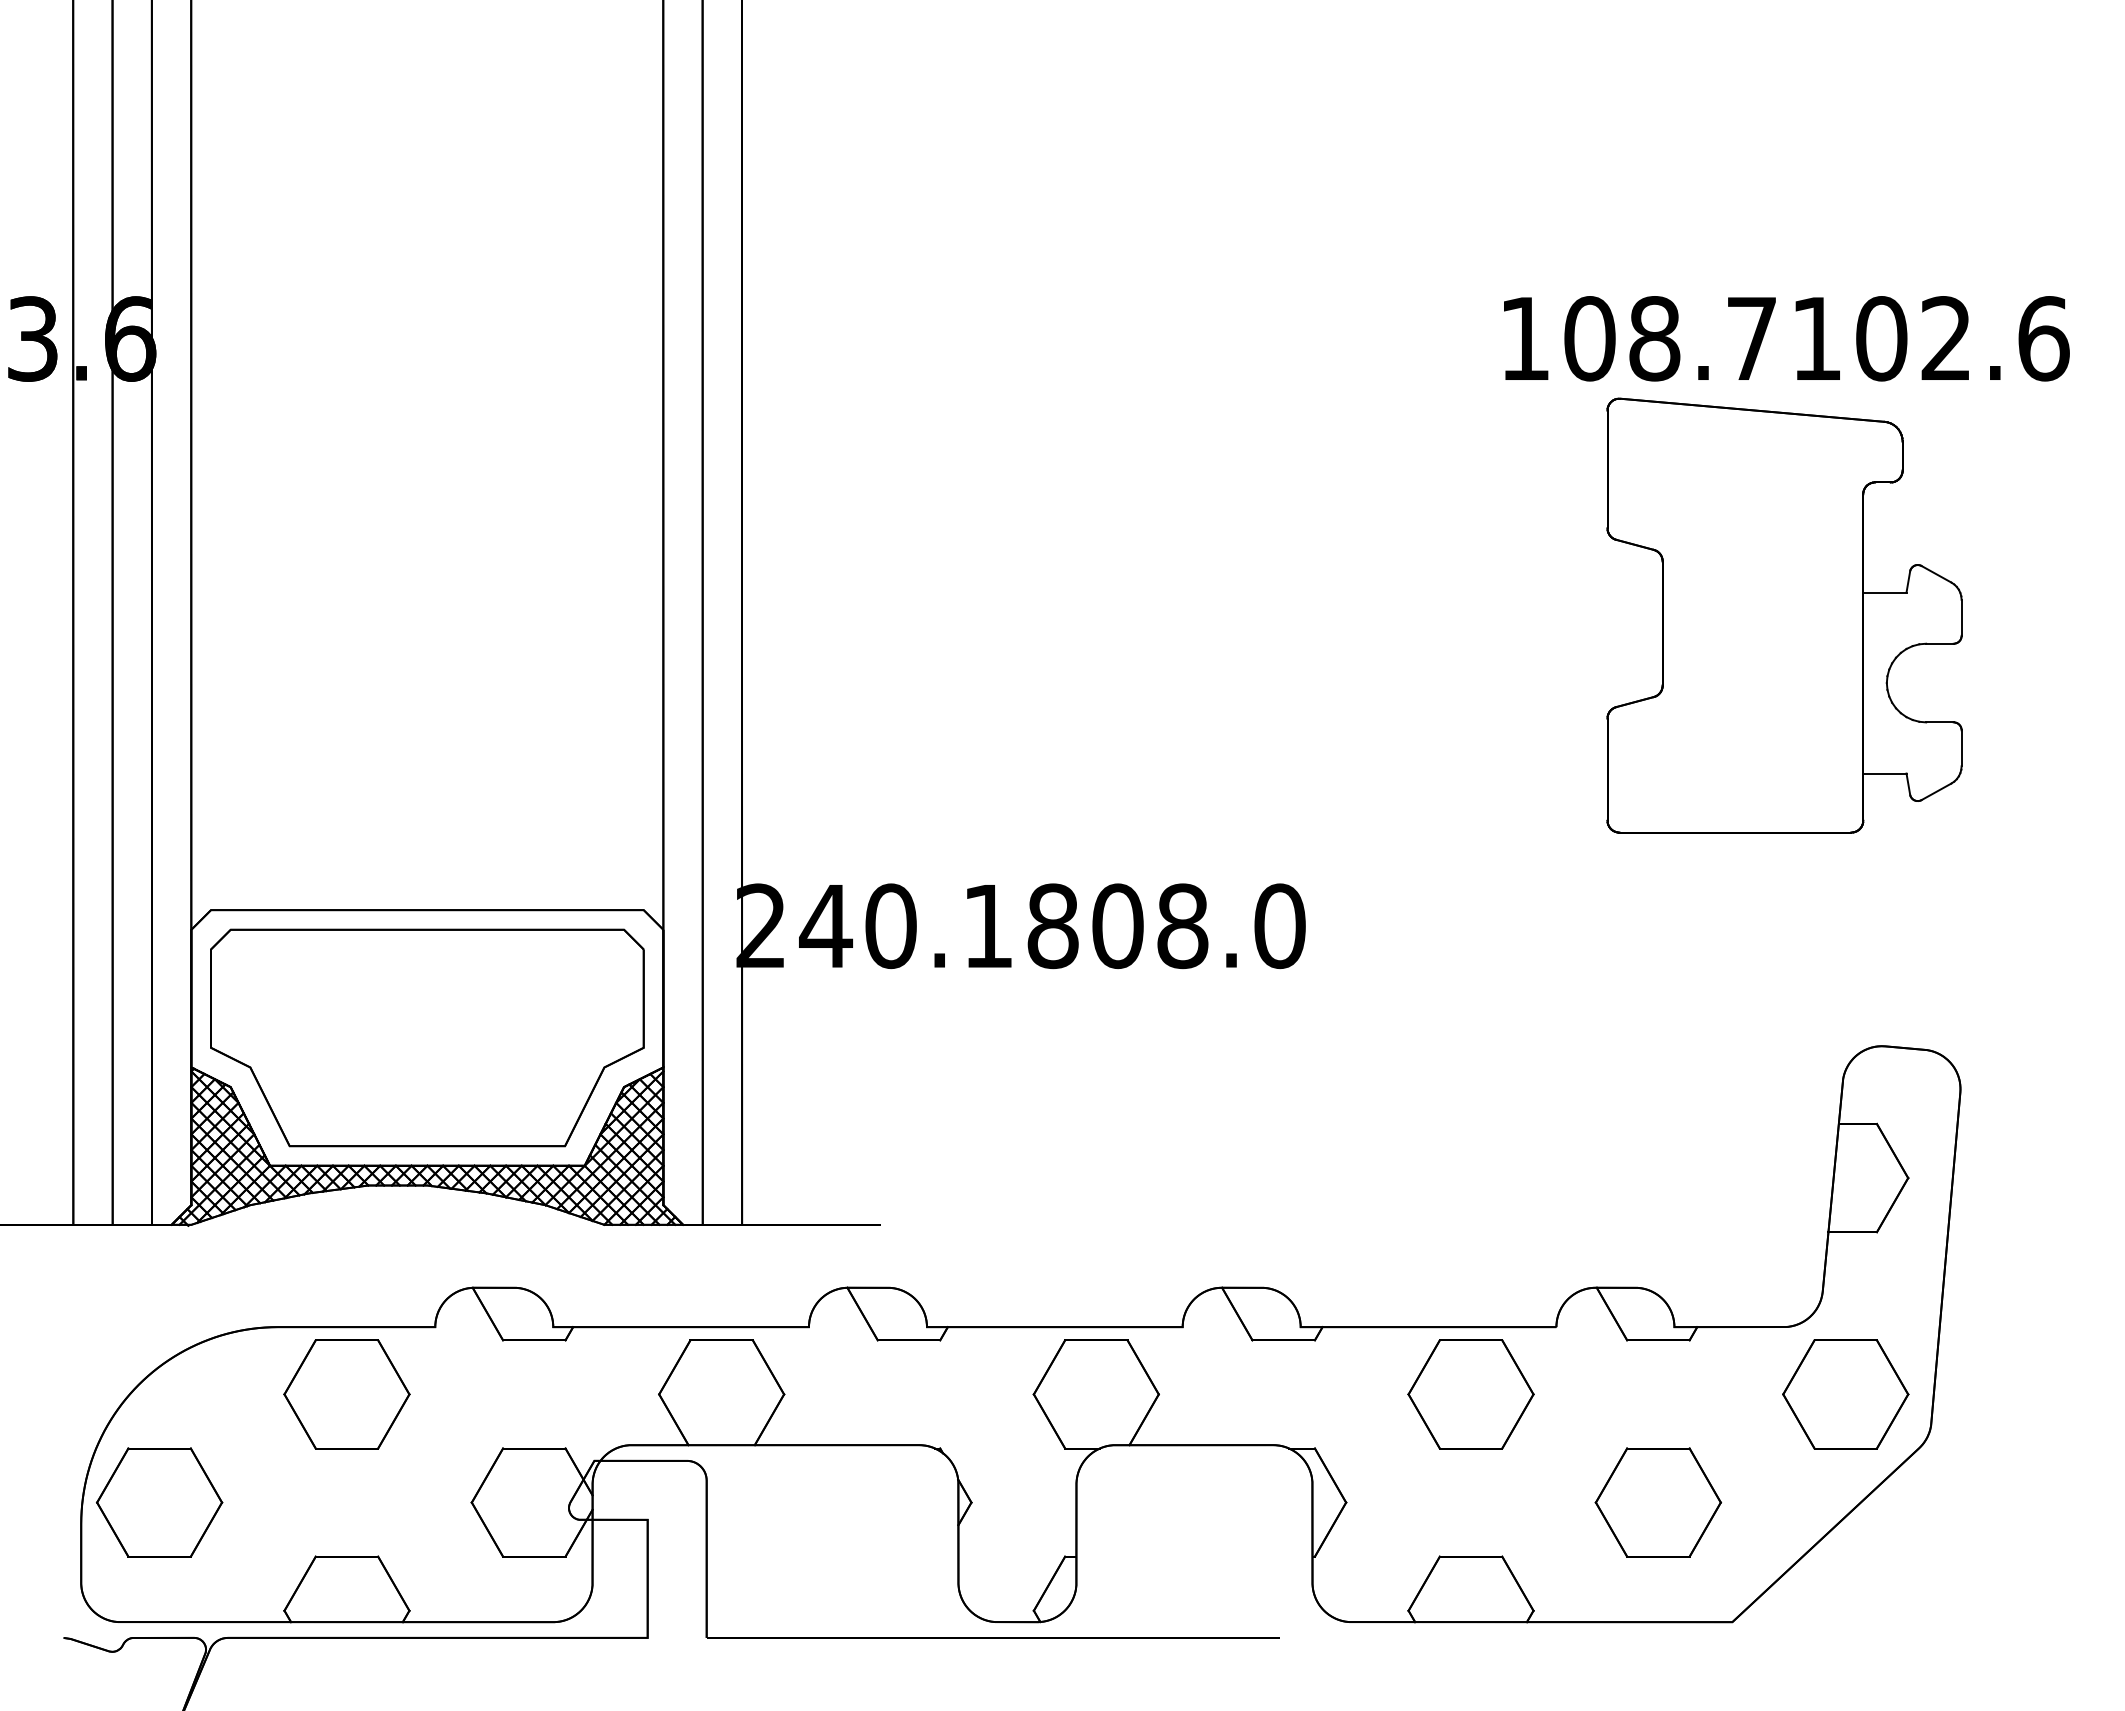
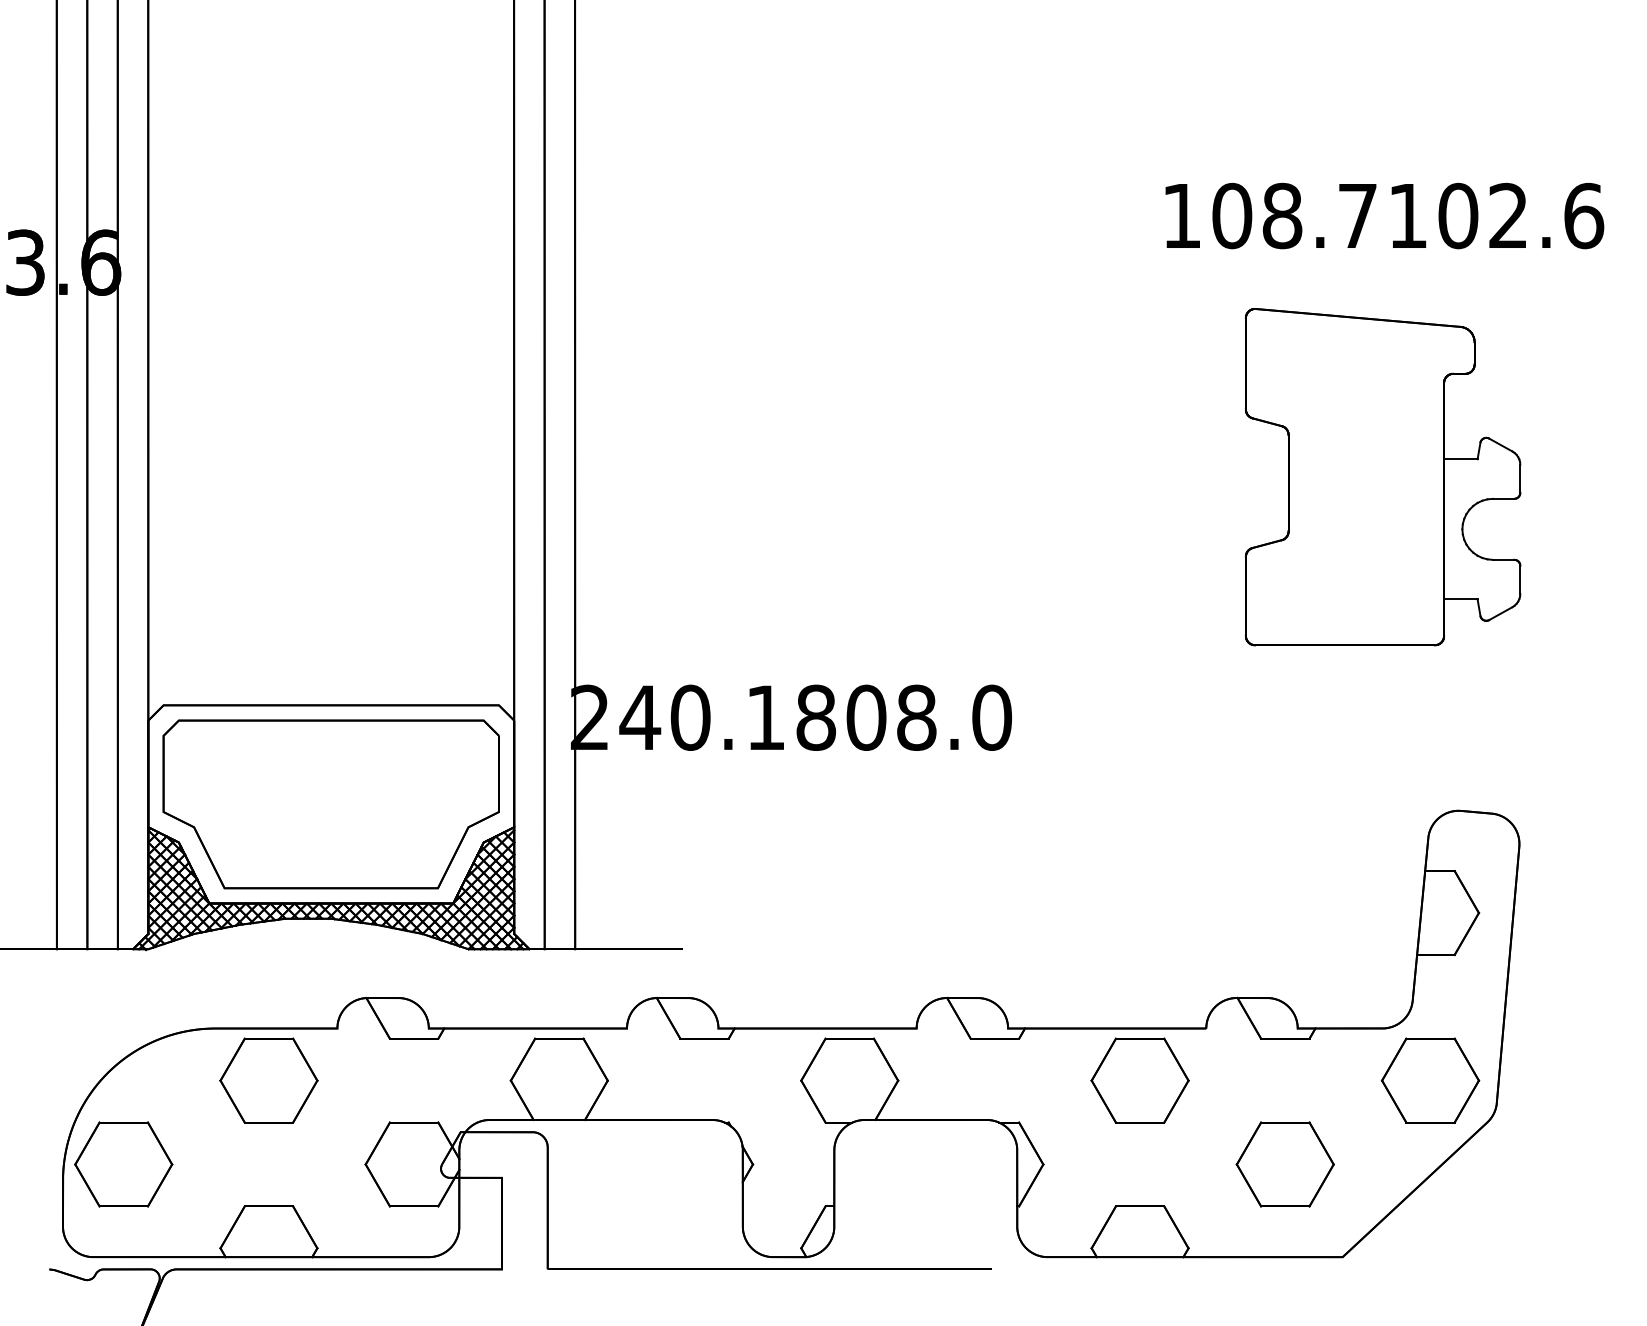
text: (1786, 338) -> (1384, 215), moved

